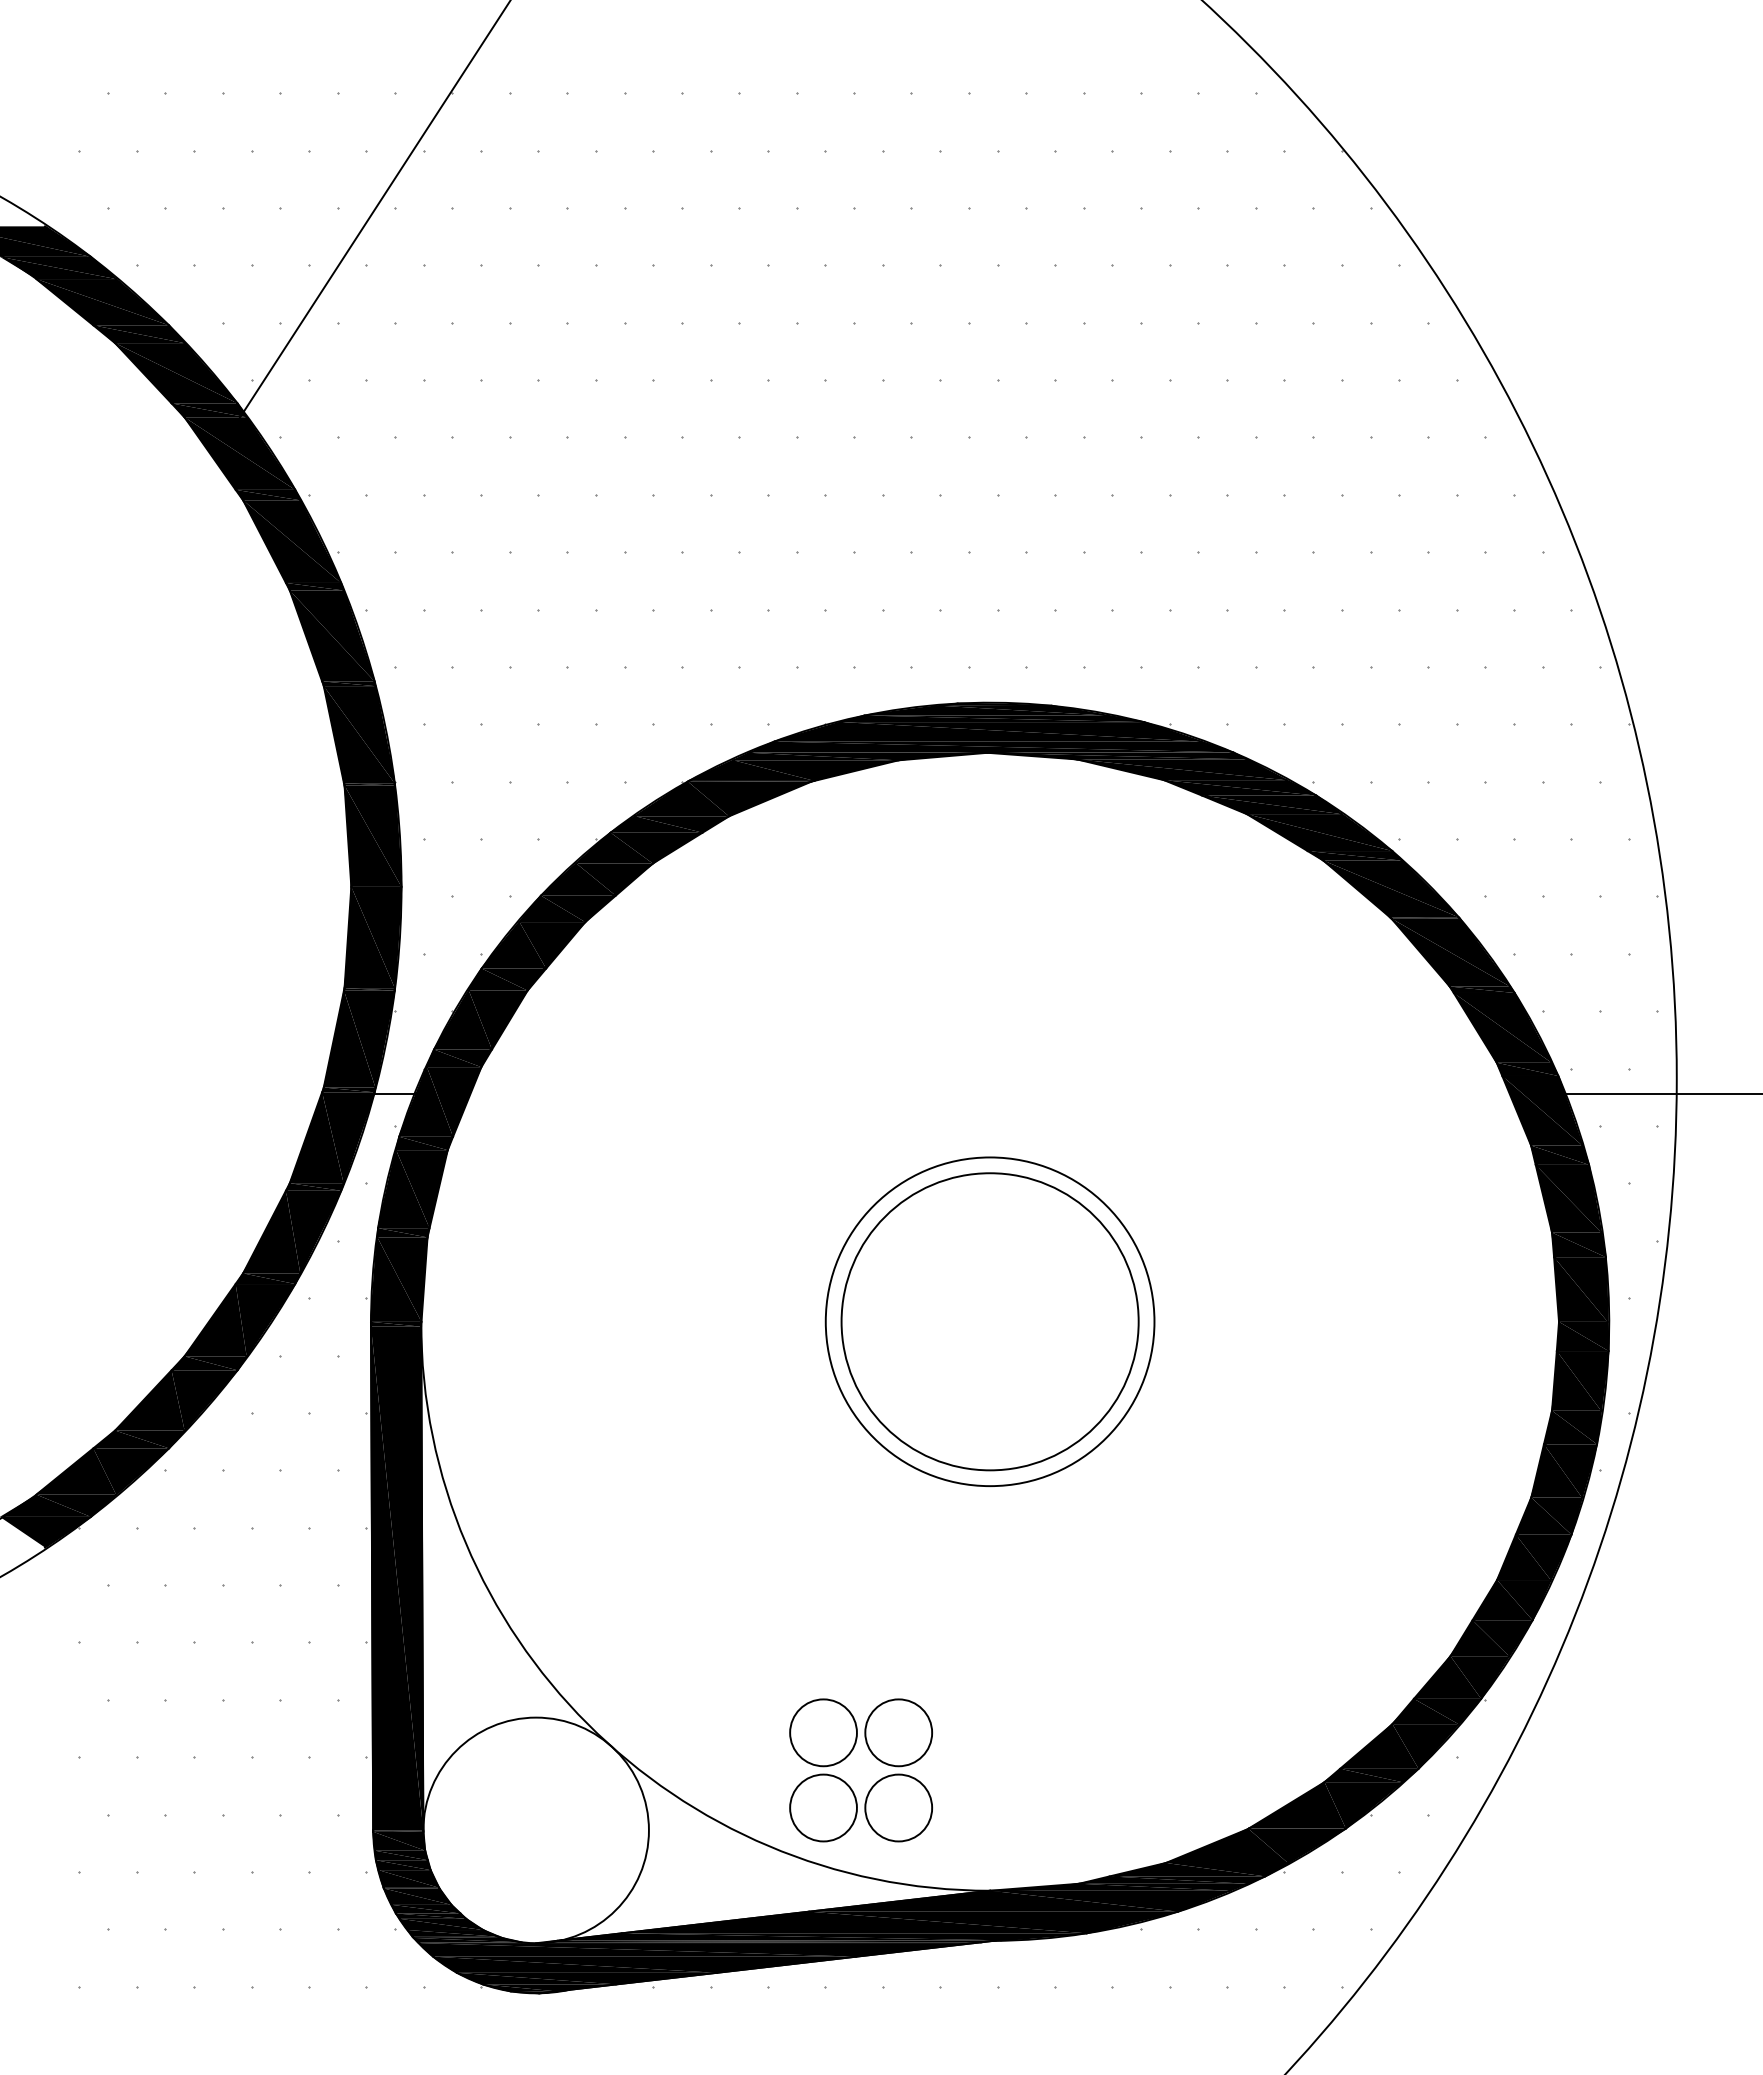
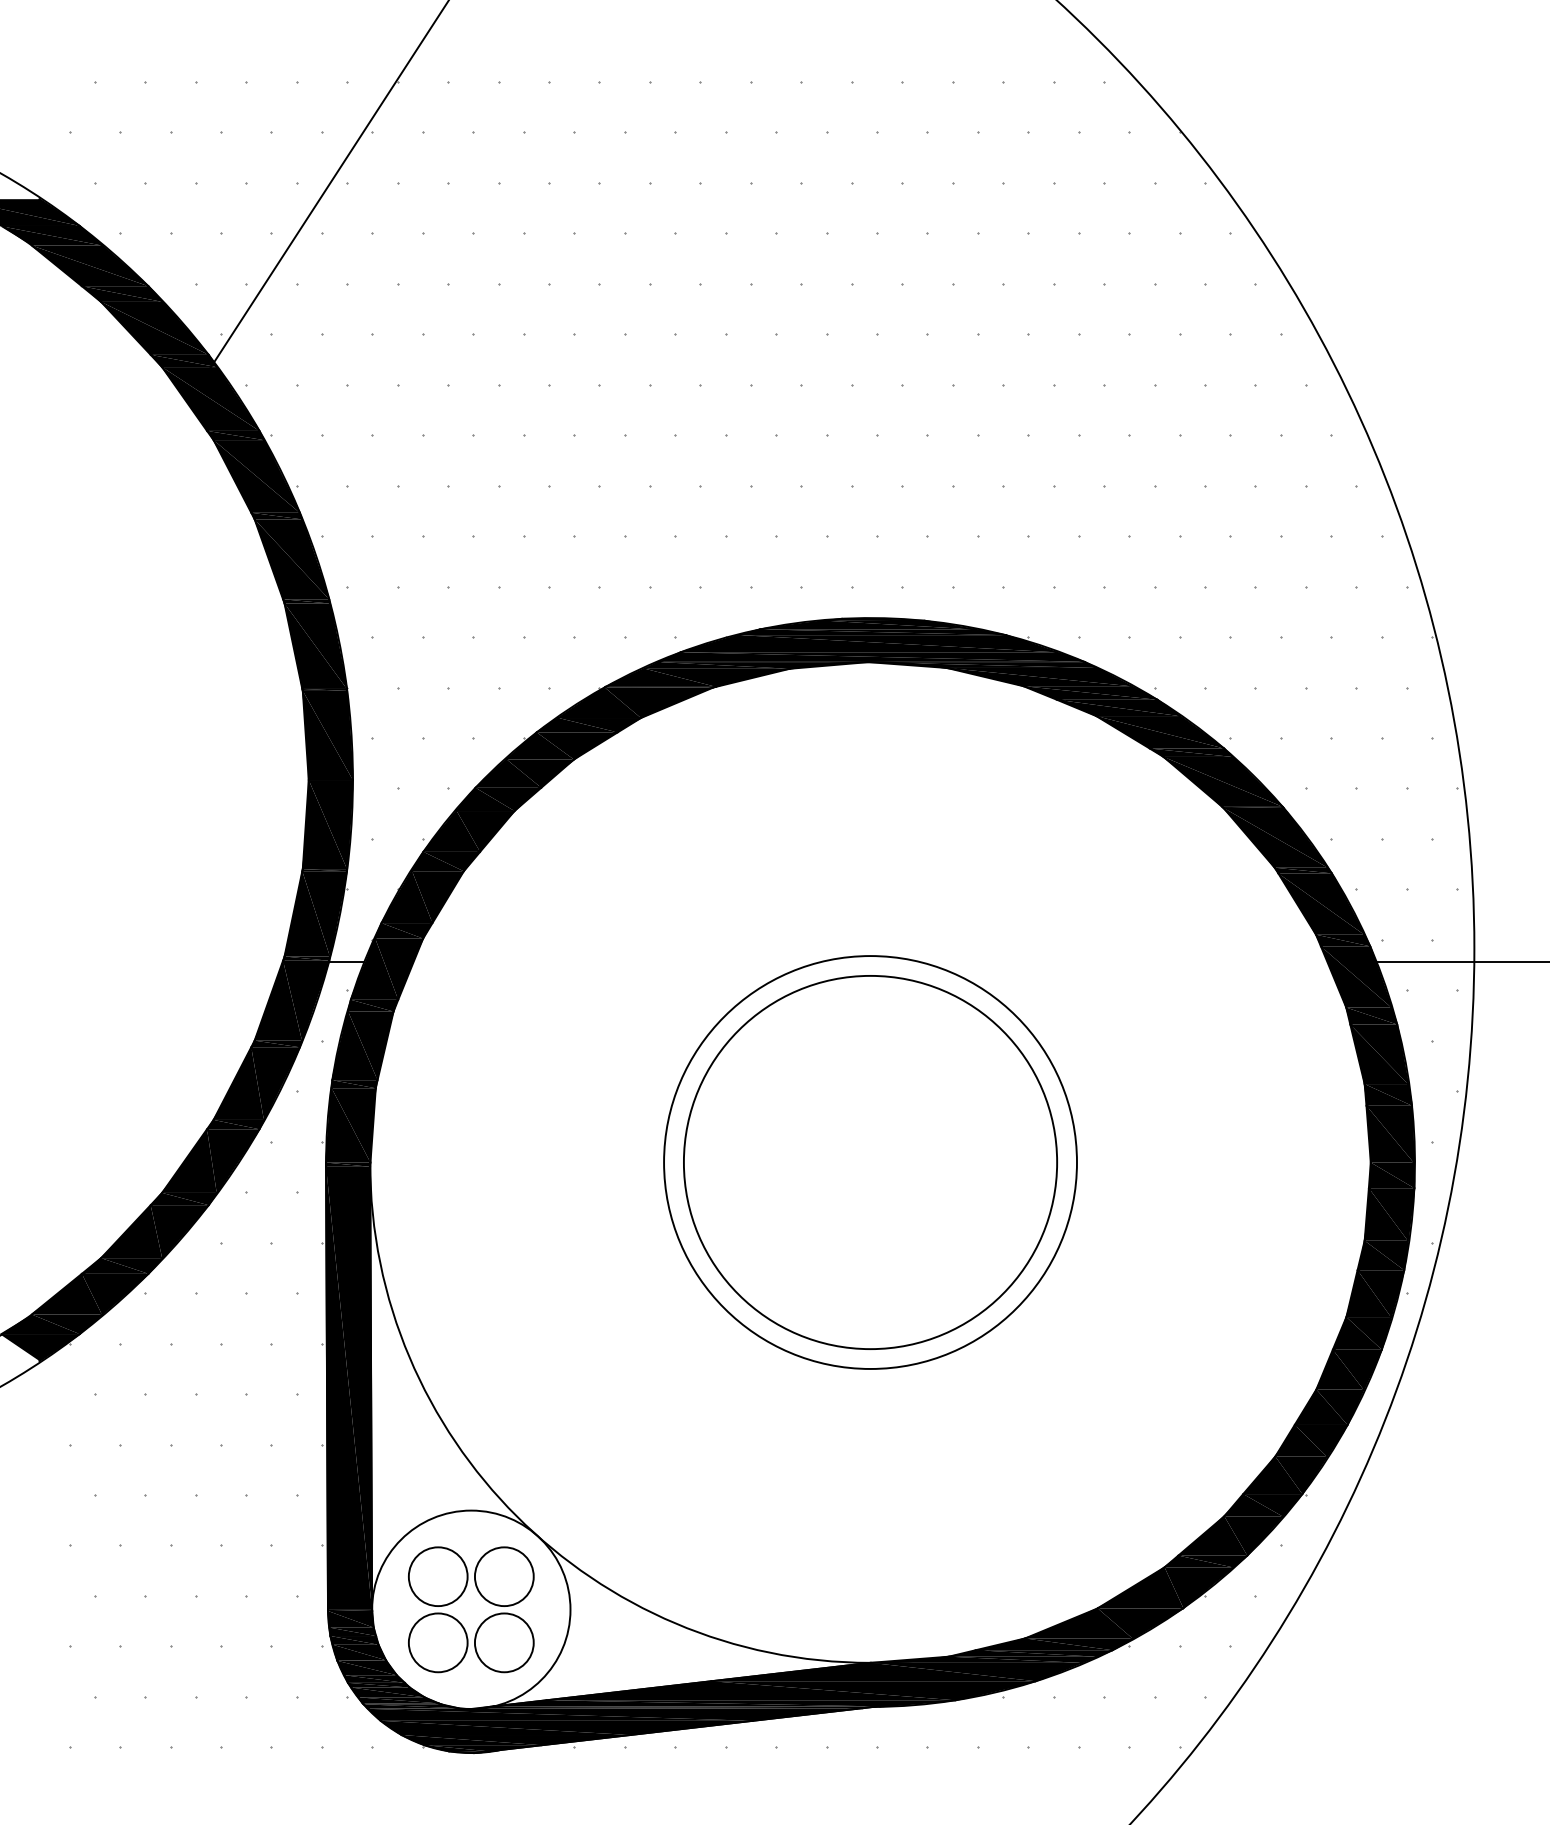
circle: (989, 1321) -> (869, 1162), size x1.43
circle: (989, 1321) -> (869, 1162), size x1.43
part: (847, 1757) -> (459, 1598), moved

